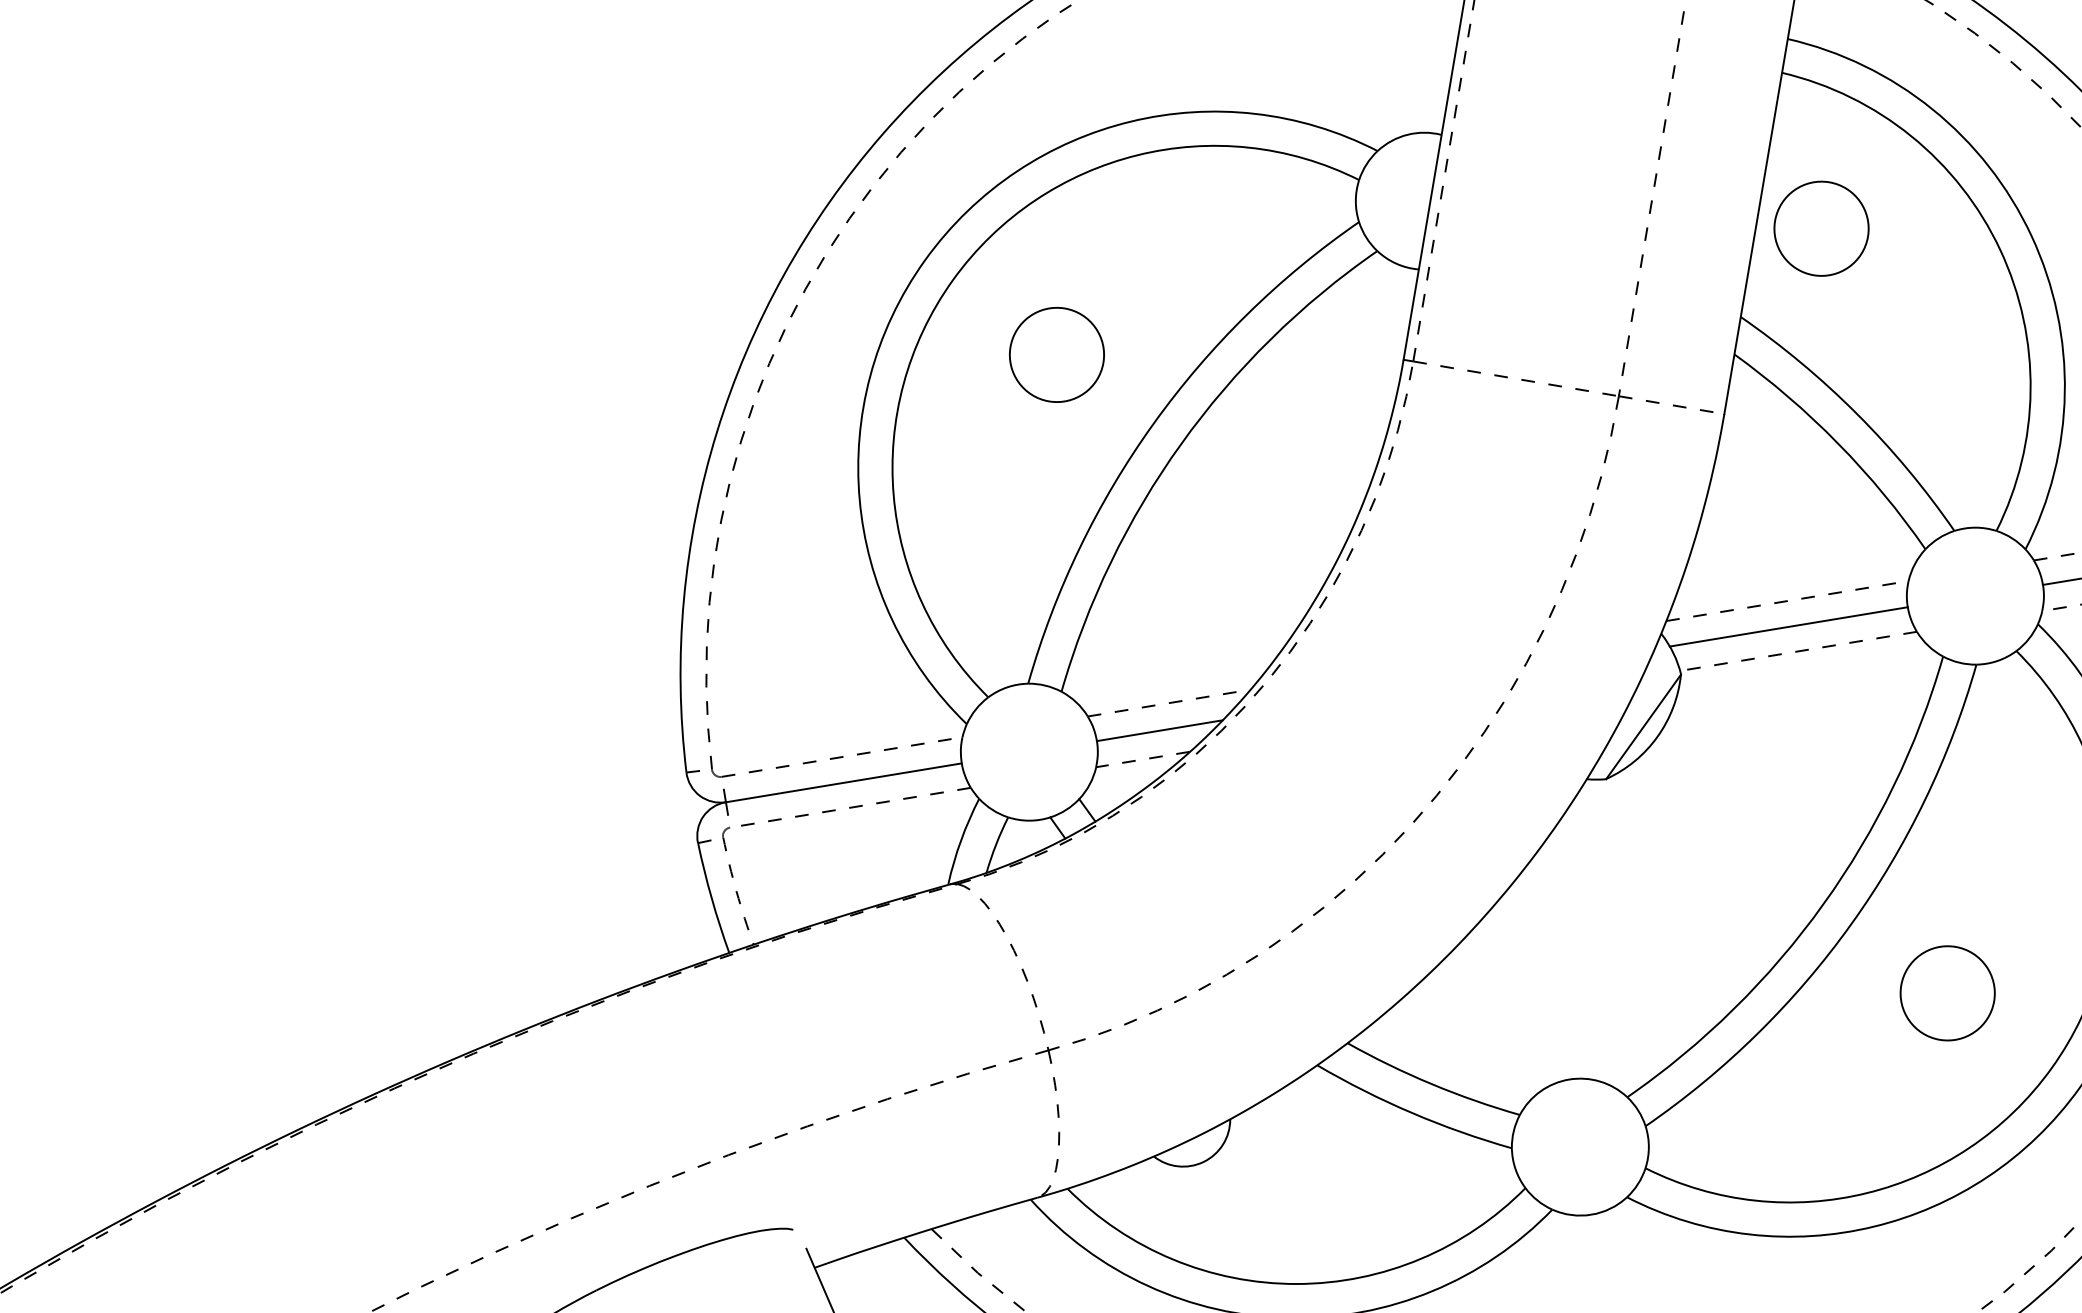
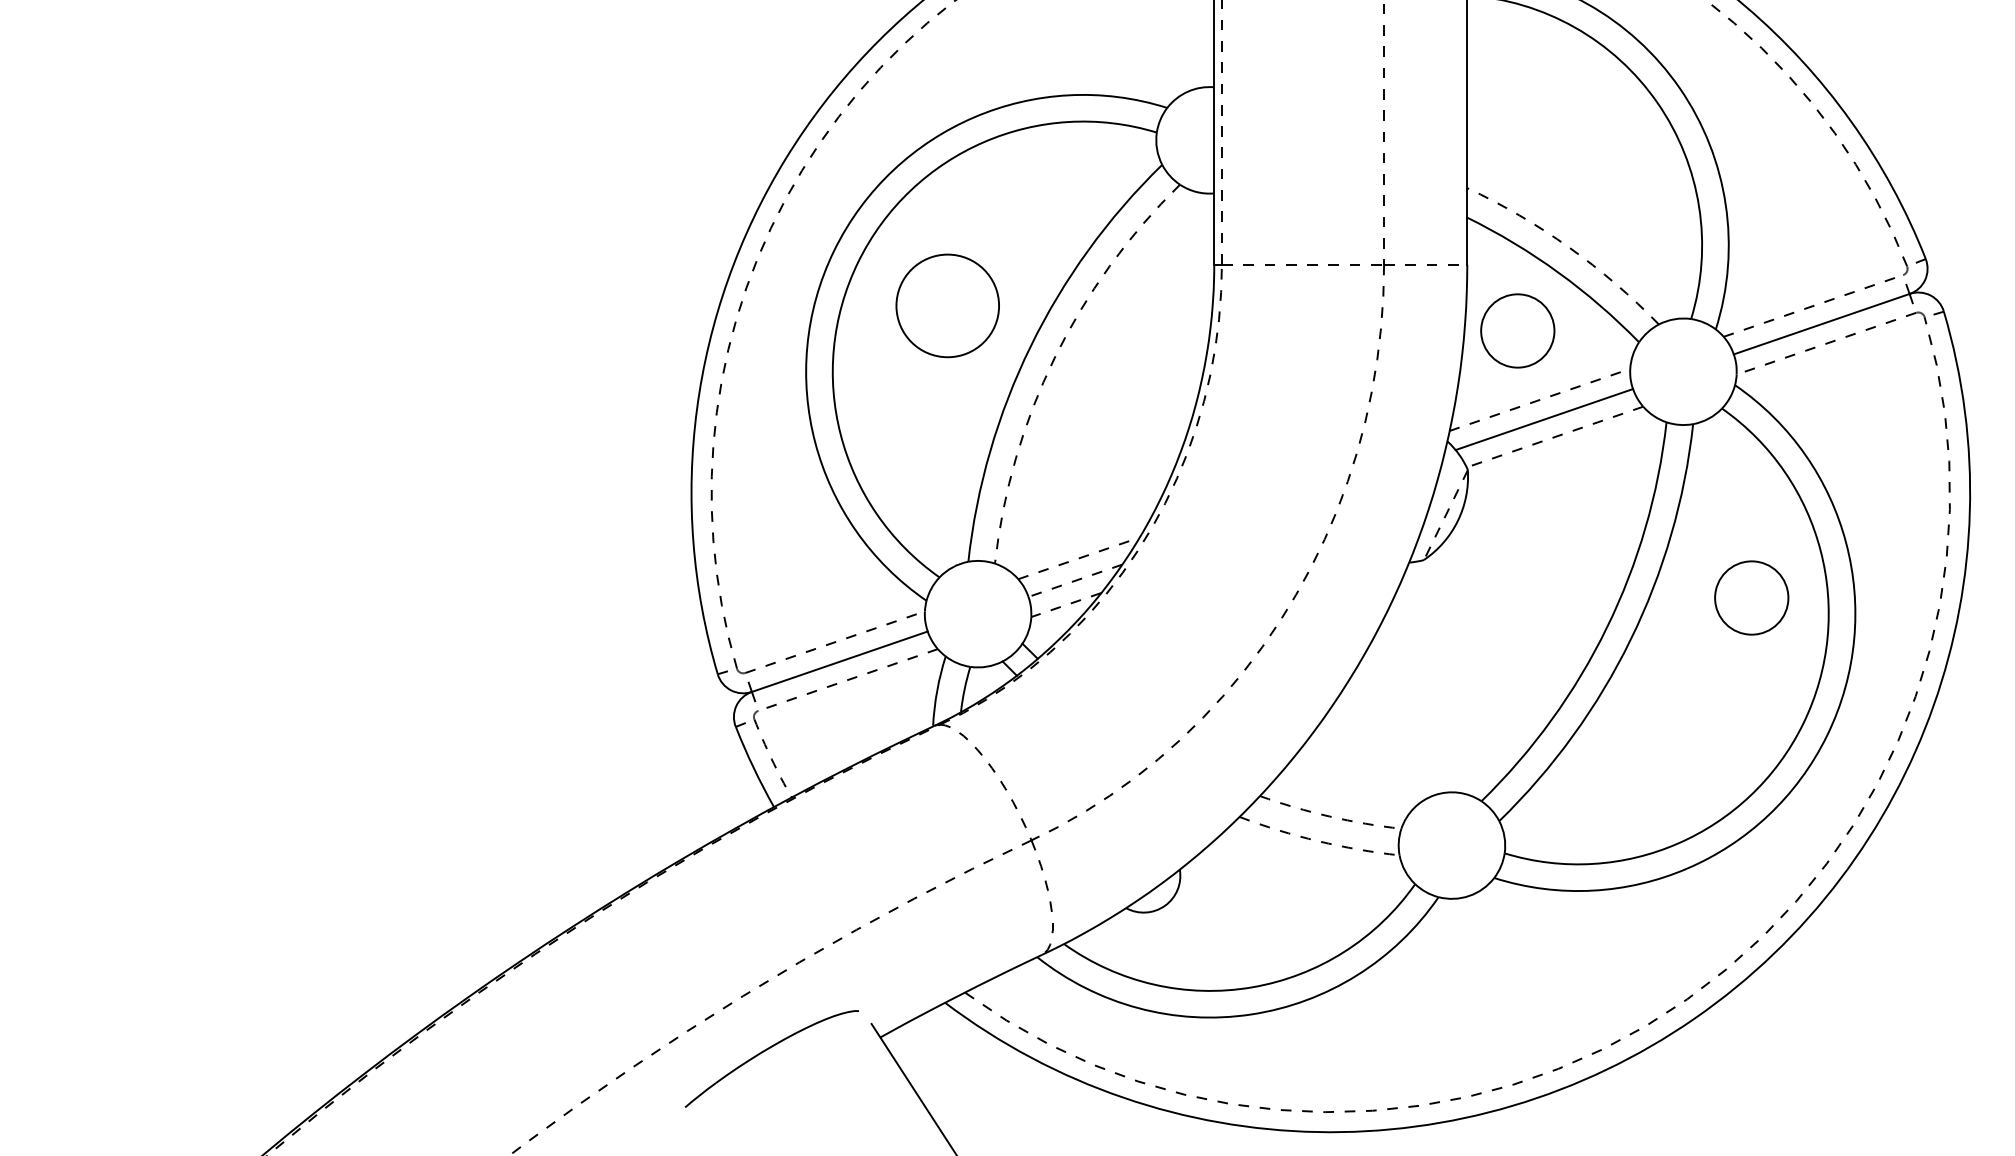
circle: (1821, 228) -> (1517, 330), moved
circle: (1056, 354) -> (947, 305), size x1.4
arc: (1857, 414) -> (1569, 247), solid -> dashed
arc: (1180, 444) -> (1054, 358), solid -> dashed
line: (1642, 727) -> (1445, 515), solid -> dashed
line: (1160, 730) -> (1075, 580), solid -> dashed
circle: (1947, 992) -> (1751, 597), moved
arc: (1431, 1083) -> (1329, 816), solid -> dashed
arc: (1412, 1113) -> (1318, 841), solid -> dashed

